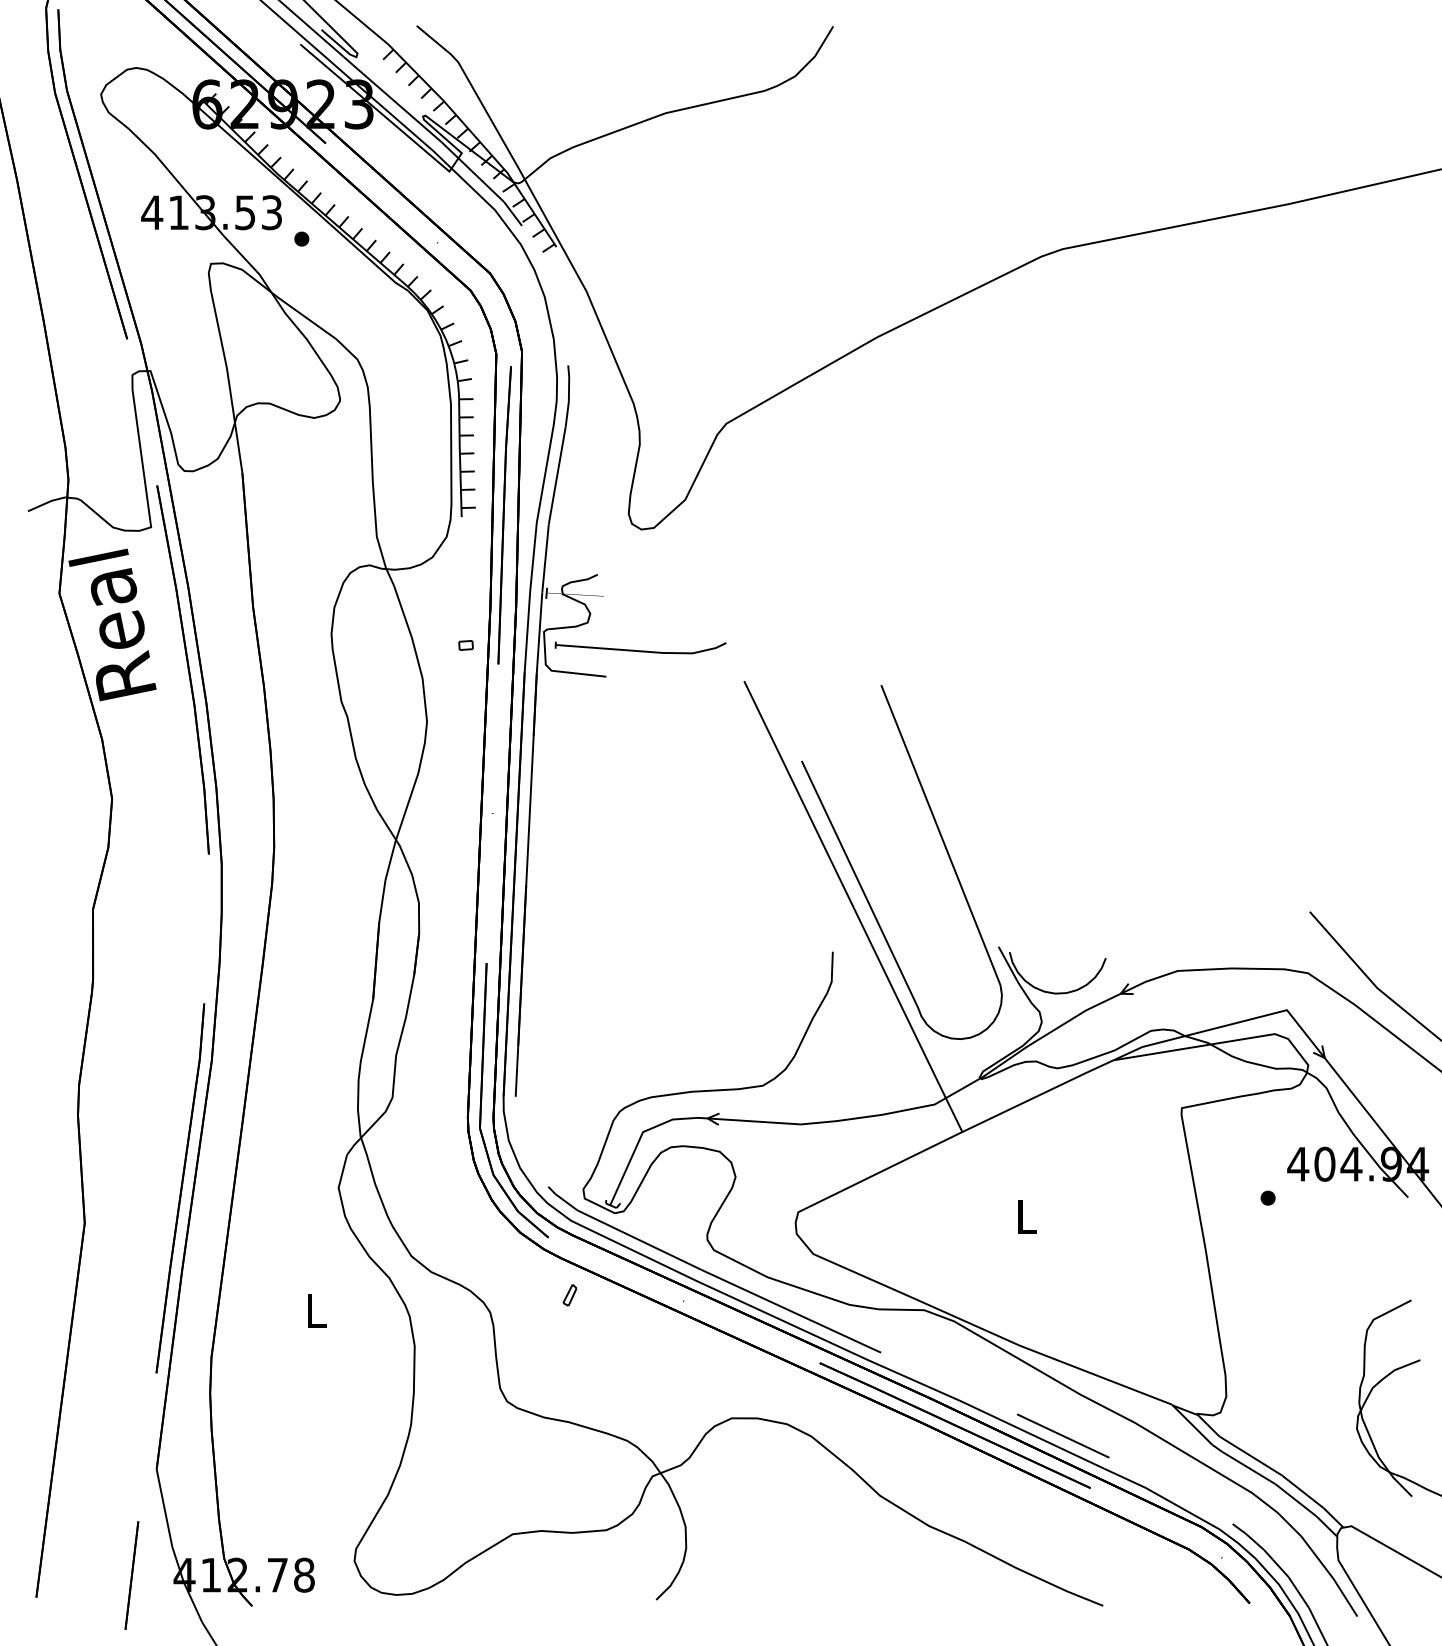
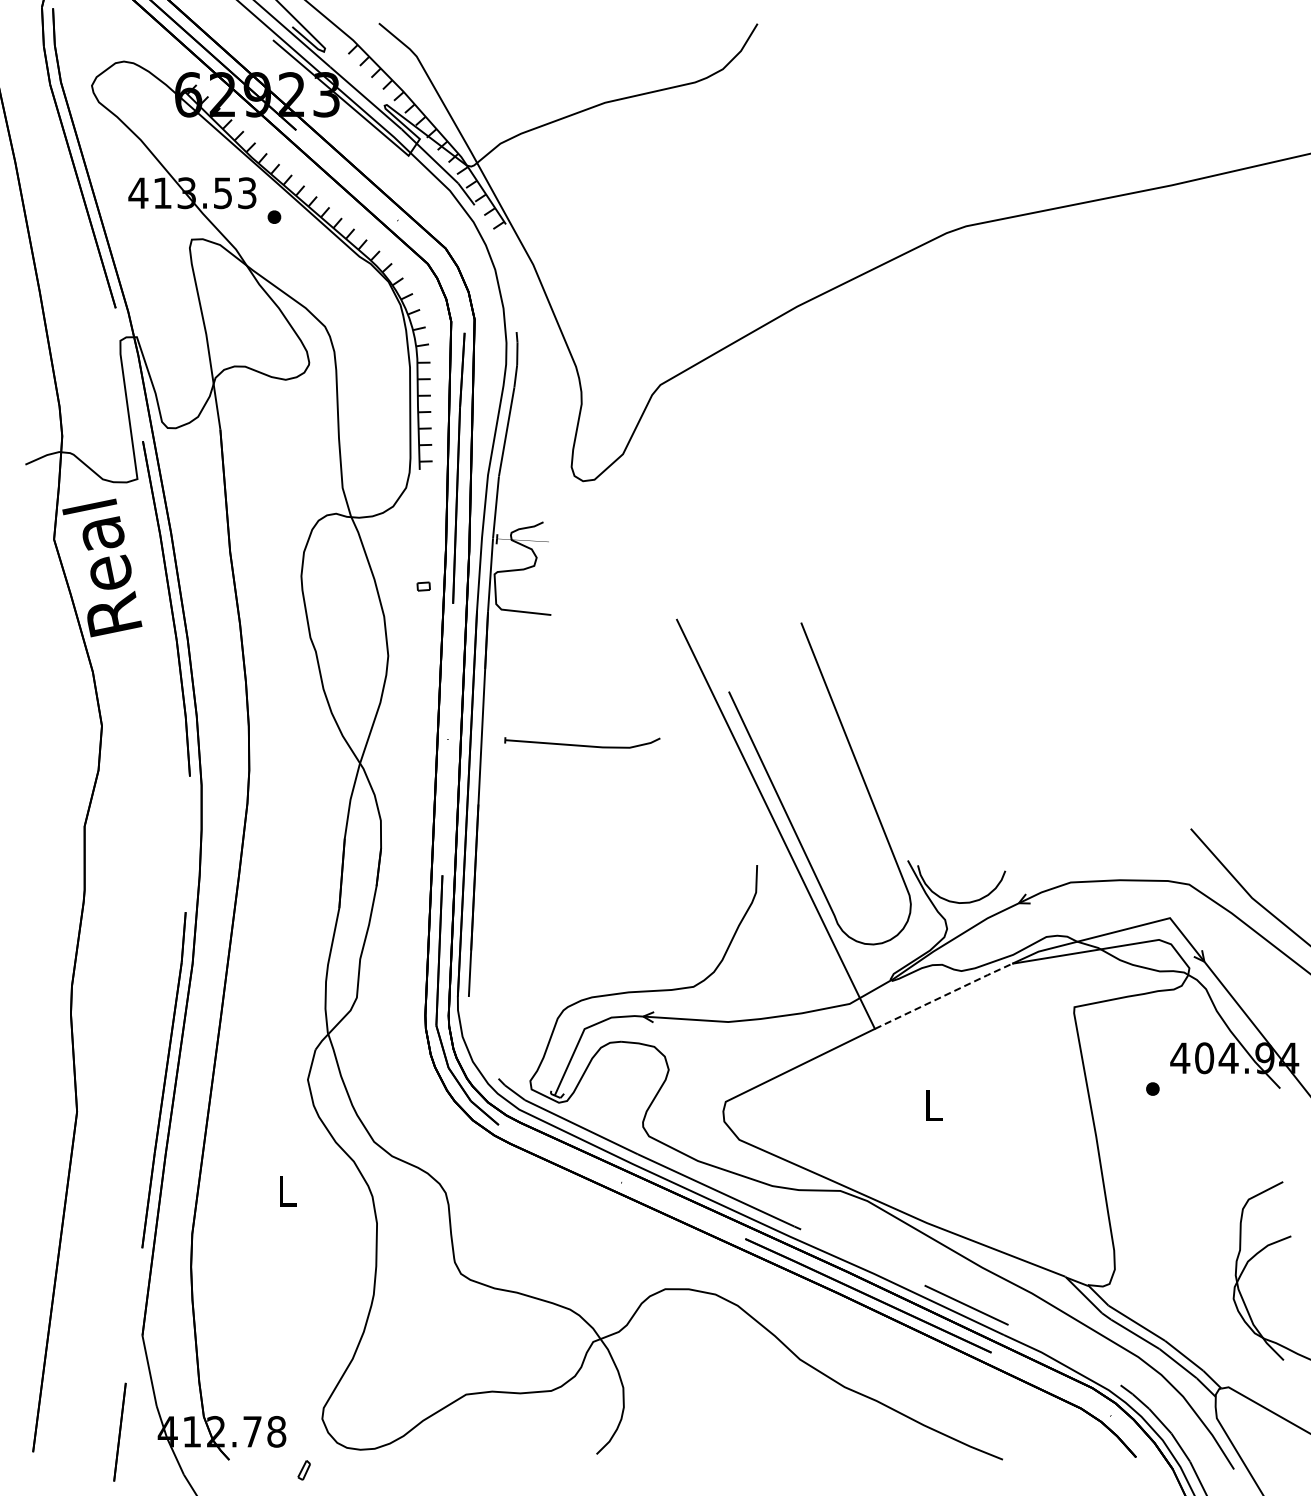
part: (640, 647) -> (582, 742), moved
line: (1038, 1095) -> (944, 995), solid -> dashed
part: (569, 1295) -> (303, 1470), moved

